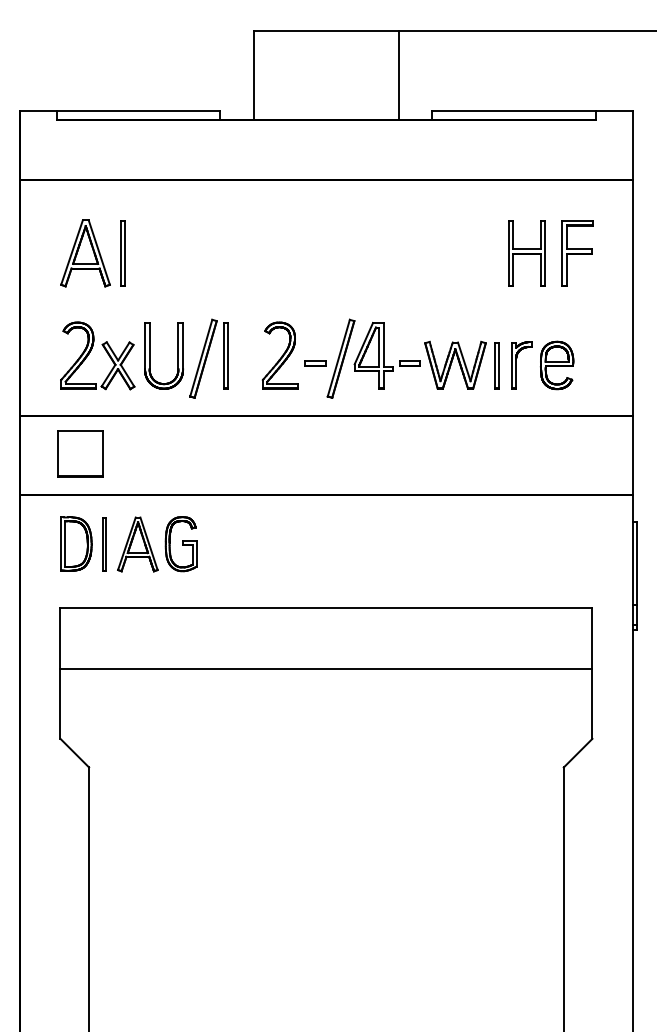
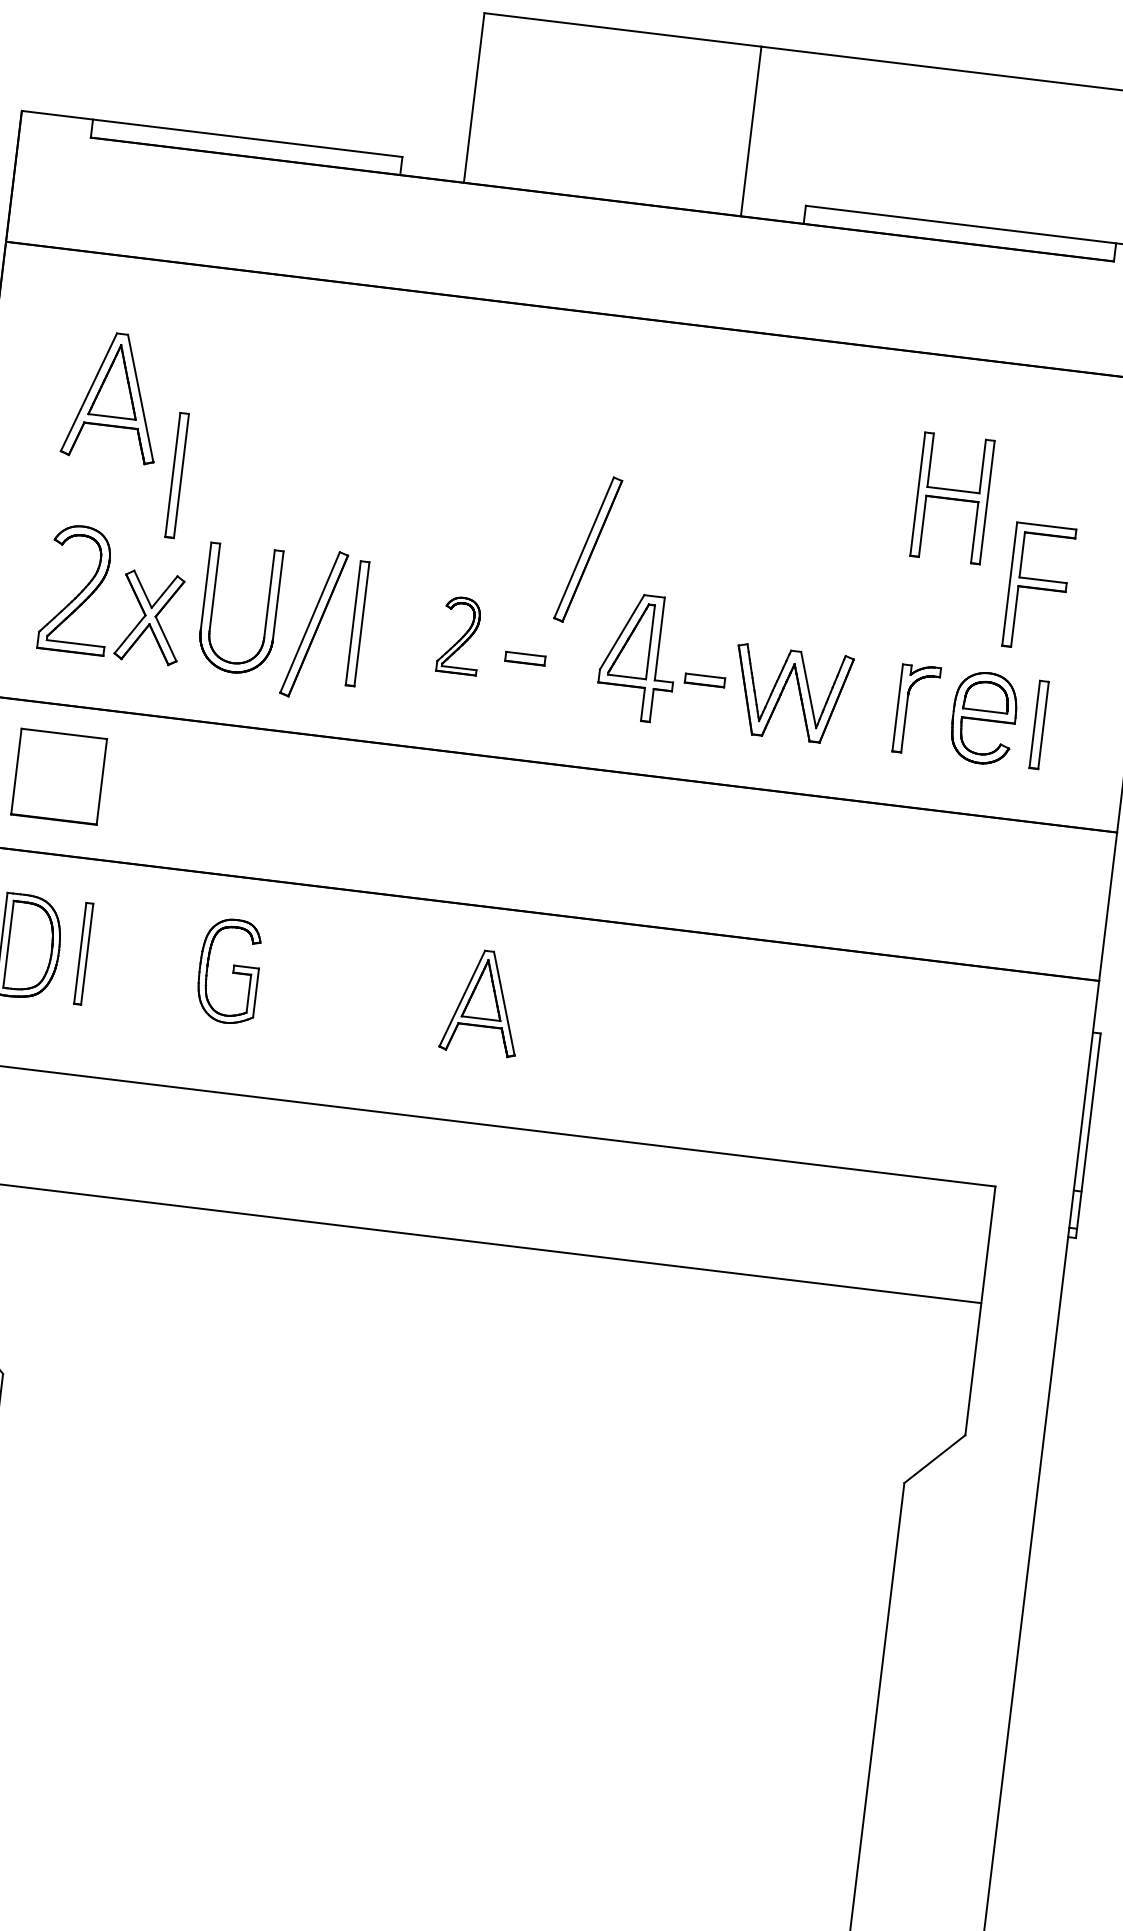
part: (122, 253) -> (176, 475), moved
part: (577, 253) -> (1039, 588), moved
part: (279, 355) -> (459, 635), size x0.6
part: (340, 358) -> (587, 548), moved
part: (496, 365) -> (1037, 724), moved
part: (137, 544) -> (482, 1002), moved

